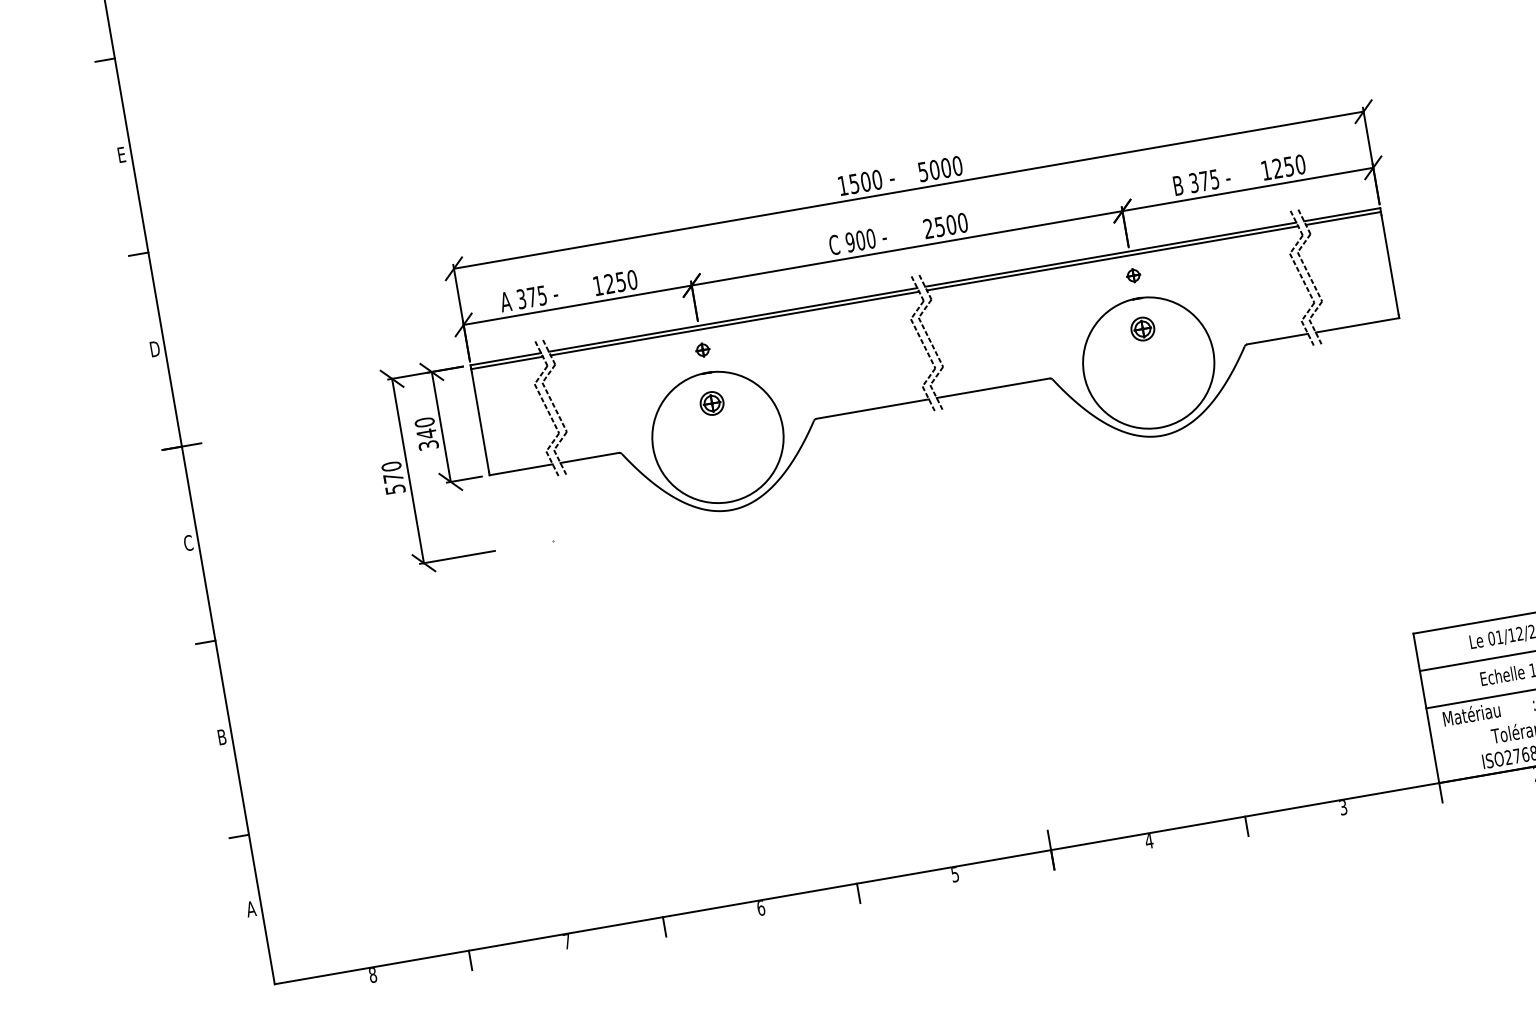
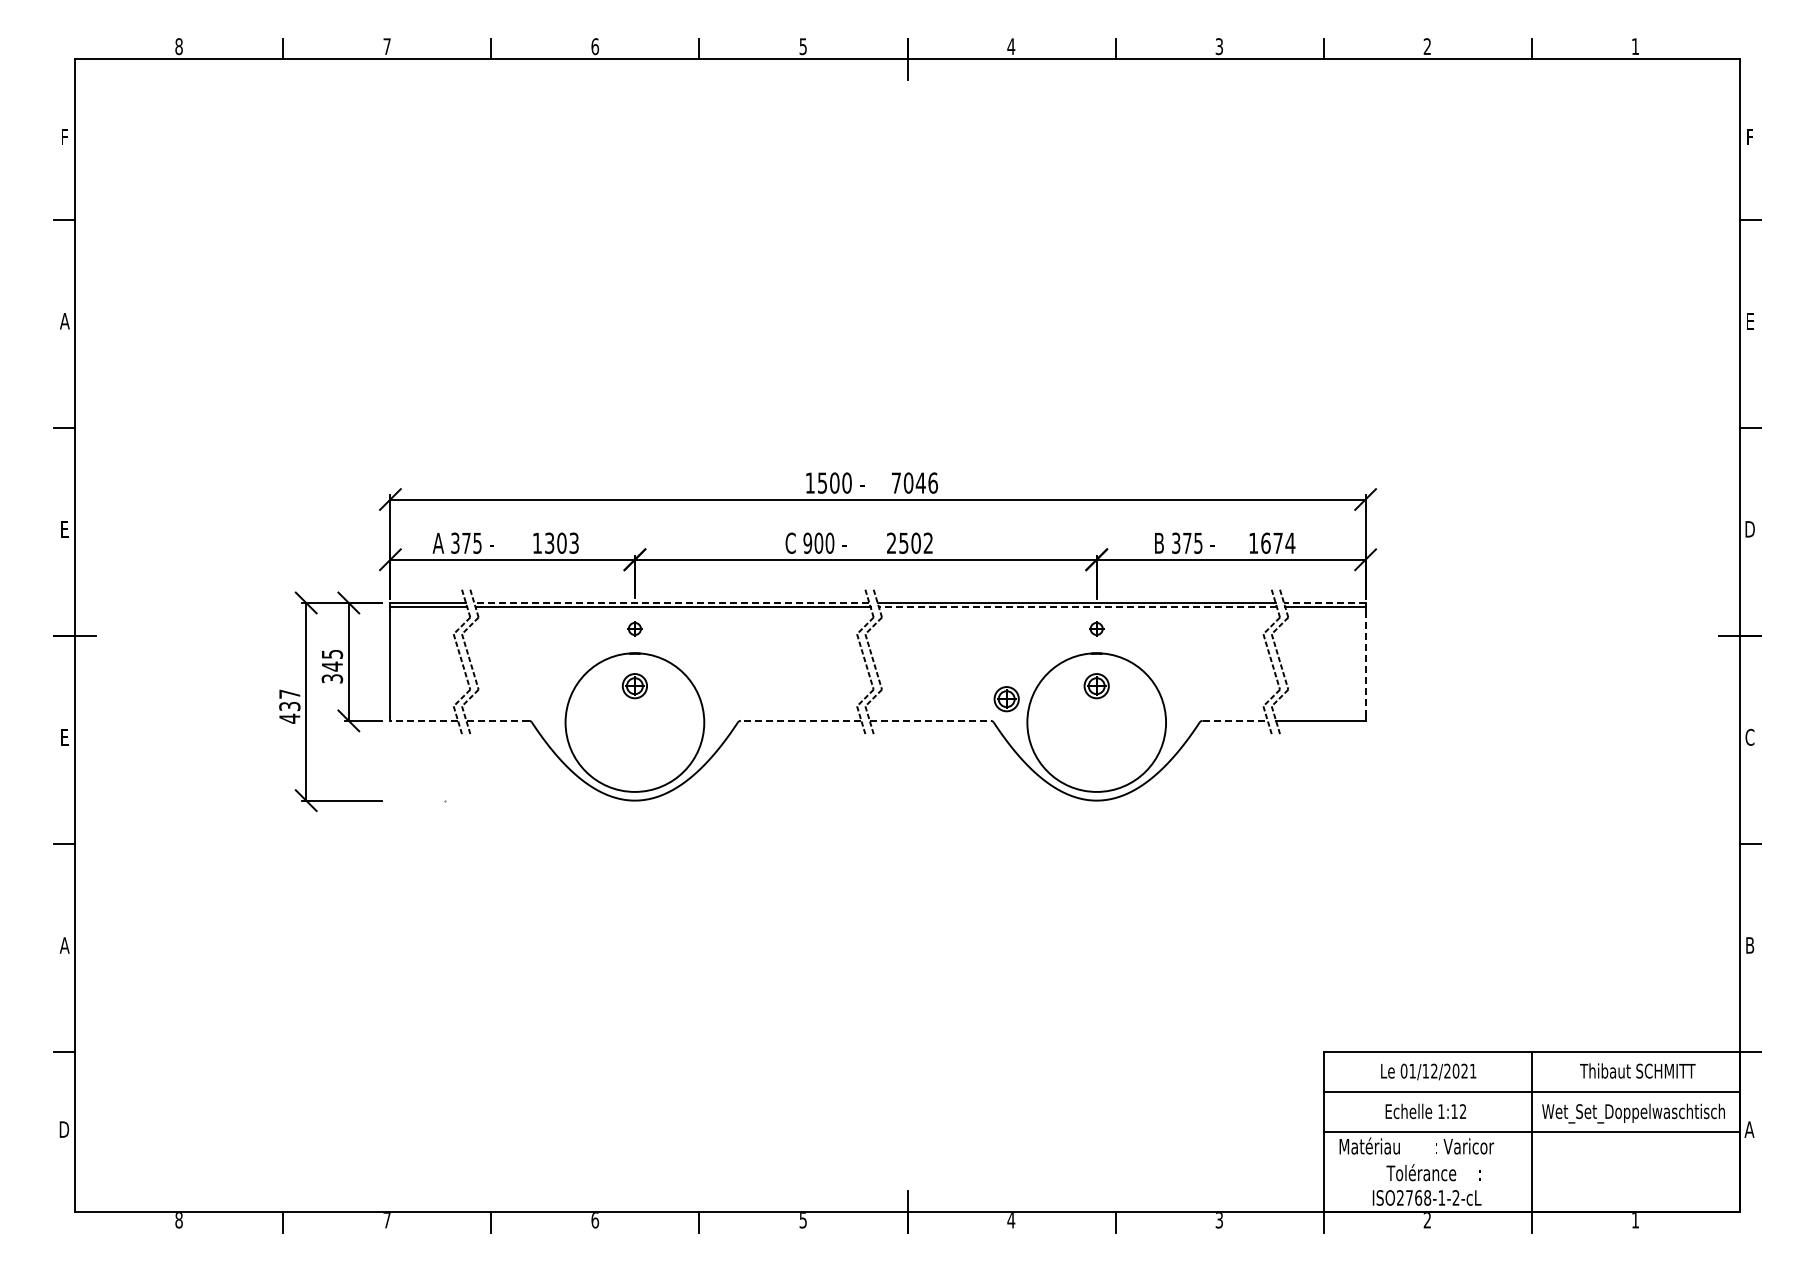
text: (121, 155) -> (64, 321), E -> A
text: (1289, 165) -> (1278, 542), 1250 -> 1674
text: (940, 168) -> (914, 482), 5000 -> 7046
line: (1341, 214) -> (1324, 602), solid -> dashed
text: (962, 222) -> (928, 542), 2500 -> 2502
line: (1112, 258) -> (1077, 607), solid -> dashed
line: (1389, 264) -> (1365, 663), solid -> dashed
text: (620, 281) -> (561, 542), 1250 -> 1303
line: (732, 319) -> (671, 602), solid -> dashed
line: (1277, 338) -> (1235, 720), solid -> dashed
text: (154, 349) -> (64, 529), D -> E
part: (1060, 356) -> (1006, 699), added
line: (993, 387) -> (930, 720), solid -> dashed
line: (872, 408) -> (800, 720), solid -> dashed
text: (424, 422) -> (332, 654), 340 -> 345
line: (589, 457) -> (497, 720), solid -> dashed
line: (521, 469) -> (424, 720), solid -> dashed
text: (393, 478) -> (289, 706), 570 -> 437
text: (188, 542) -> (64, 736), C -> E
text: (221, 737) -> (64, 945), B -> A
text: (251, 908) -> (64, 1129), A -> D

